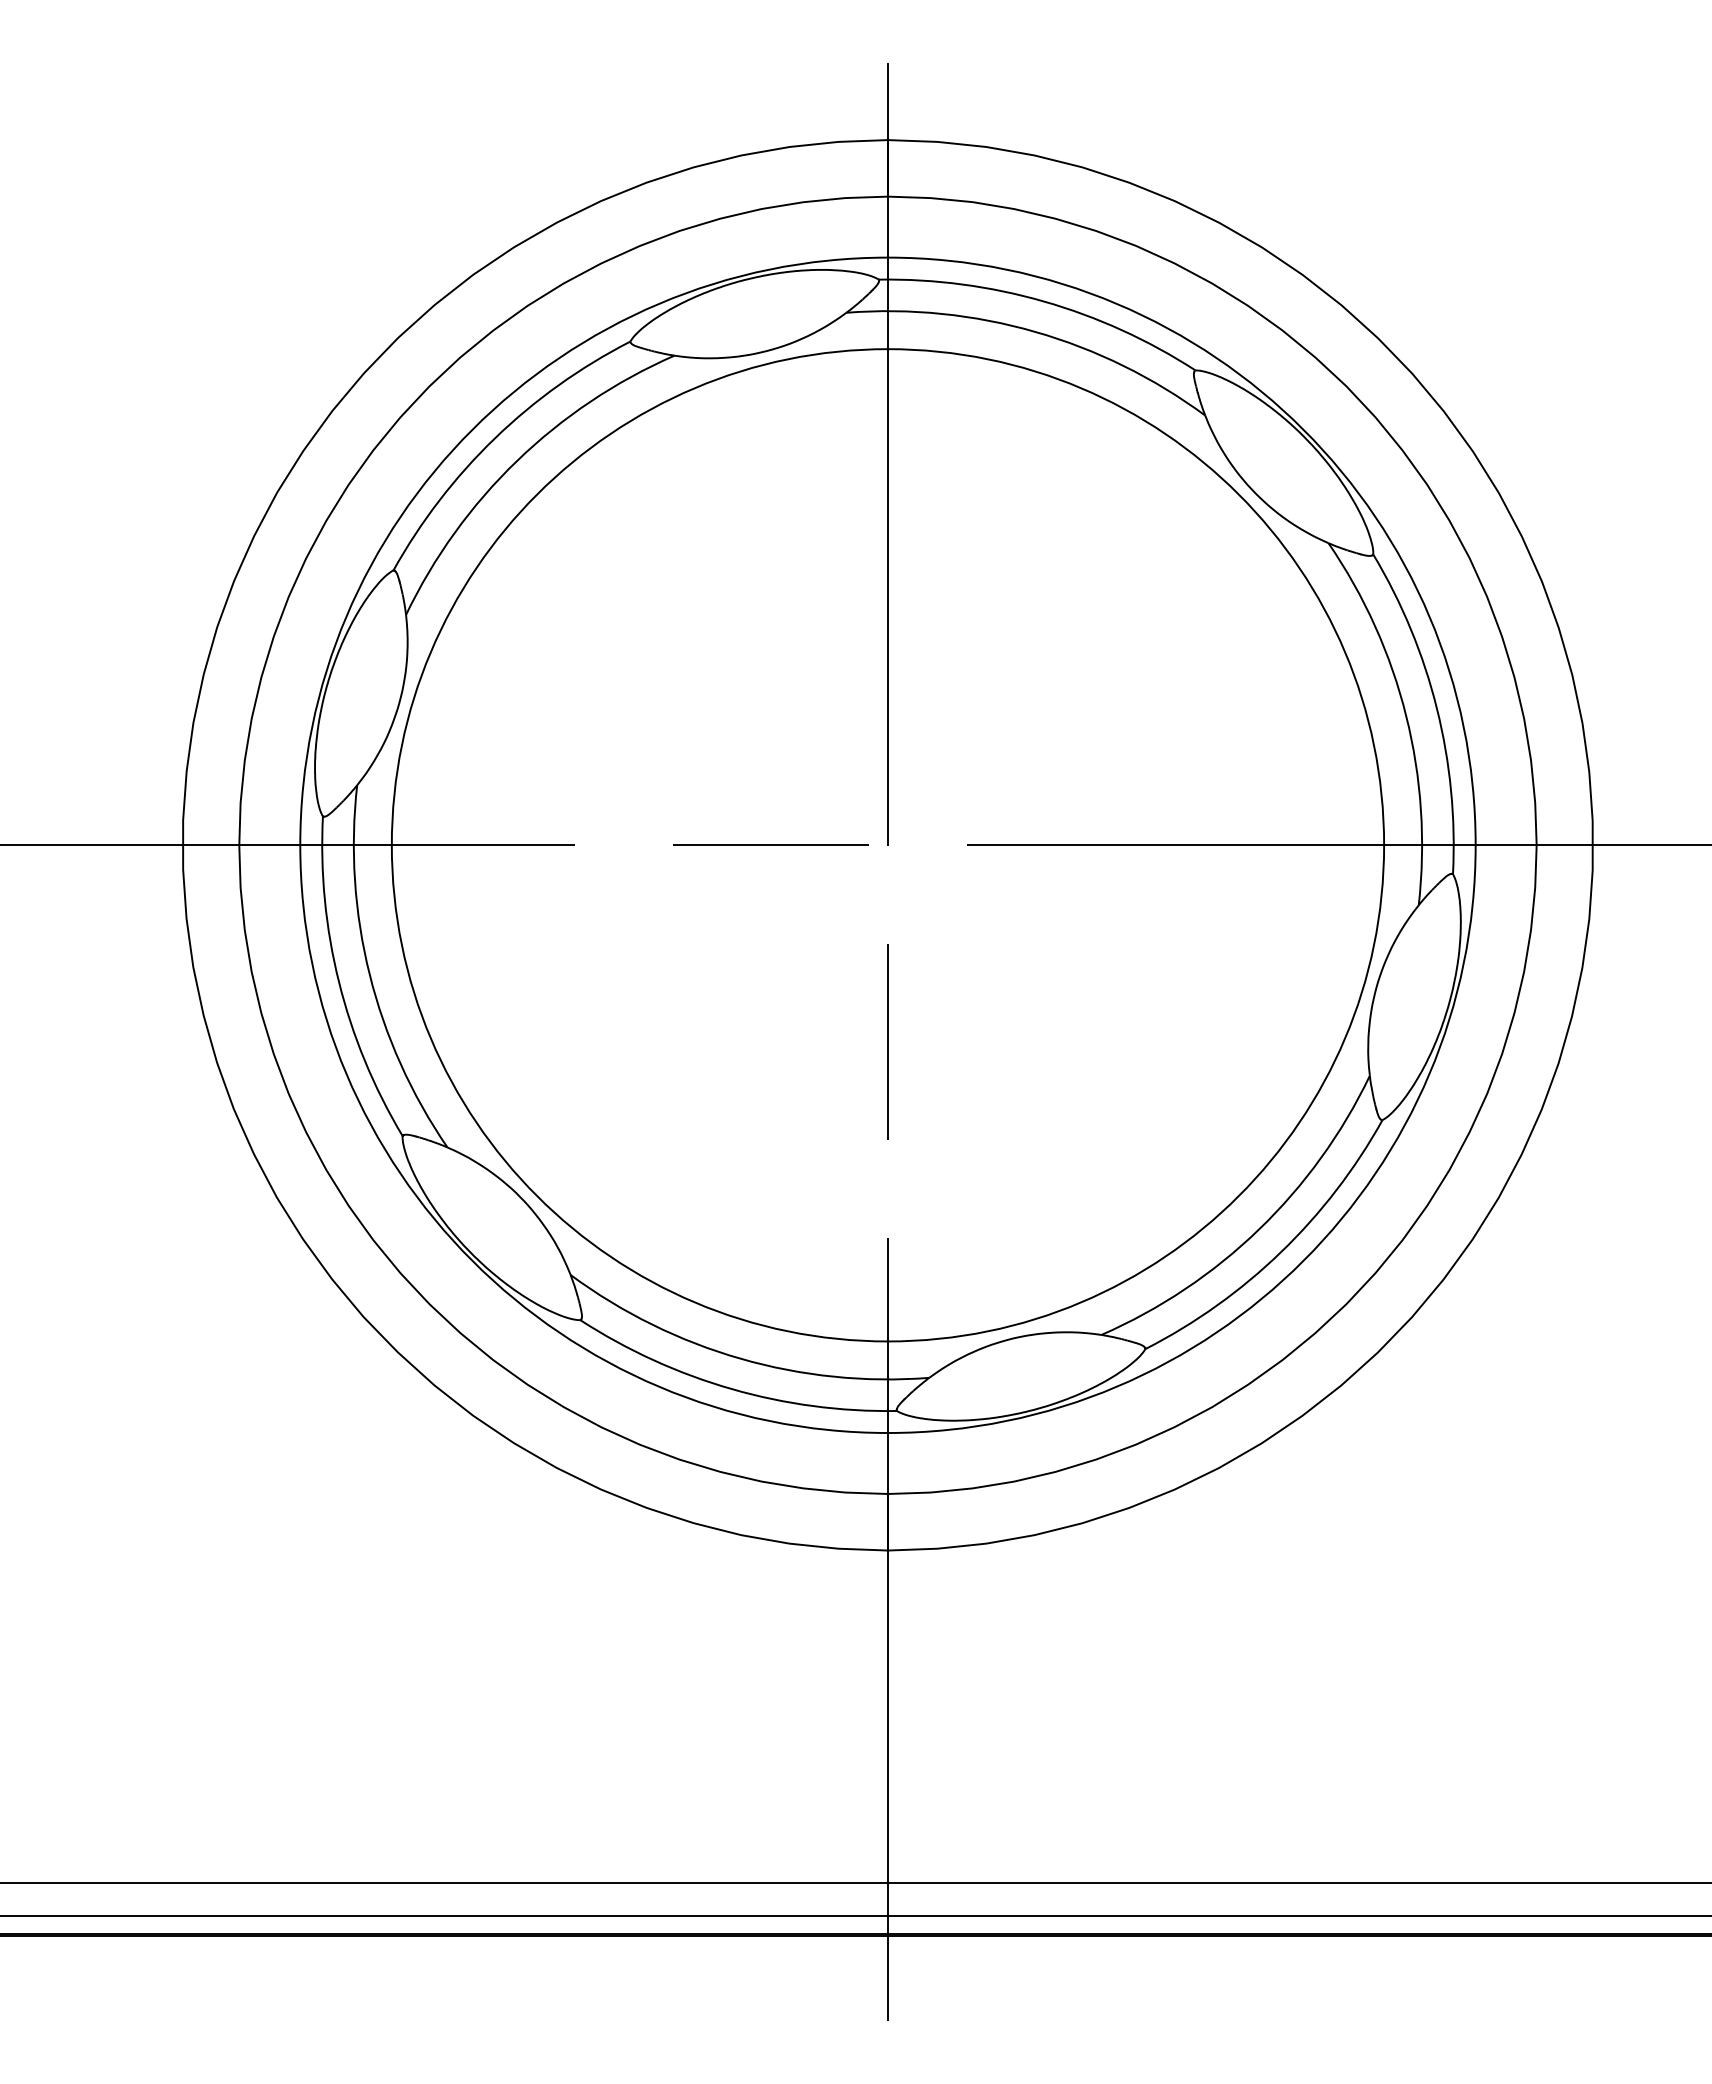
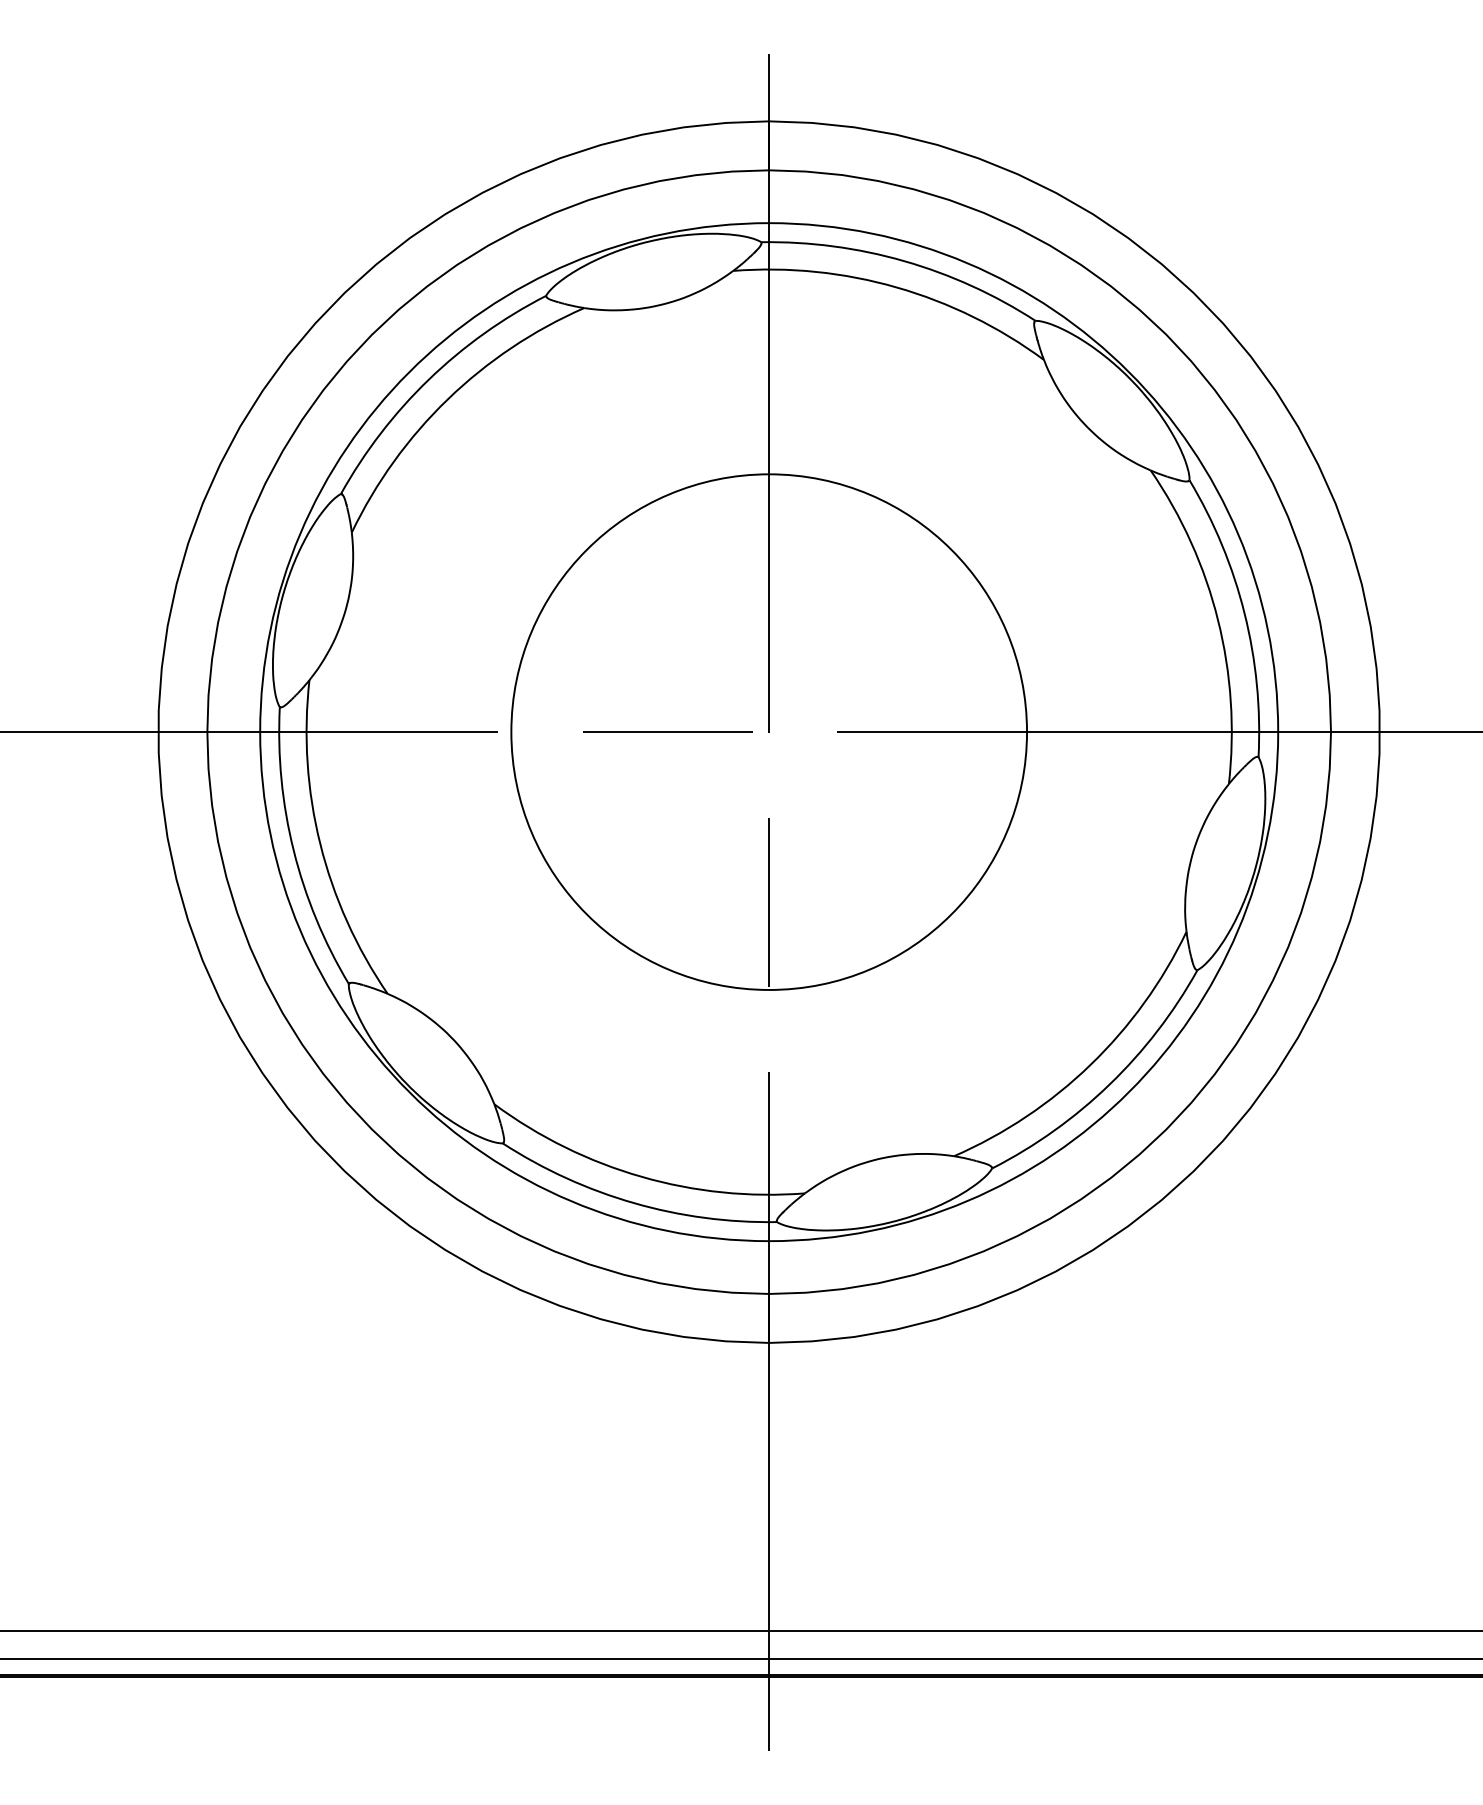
circle: (887, 845) -> (768, 732), size x0.6

